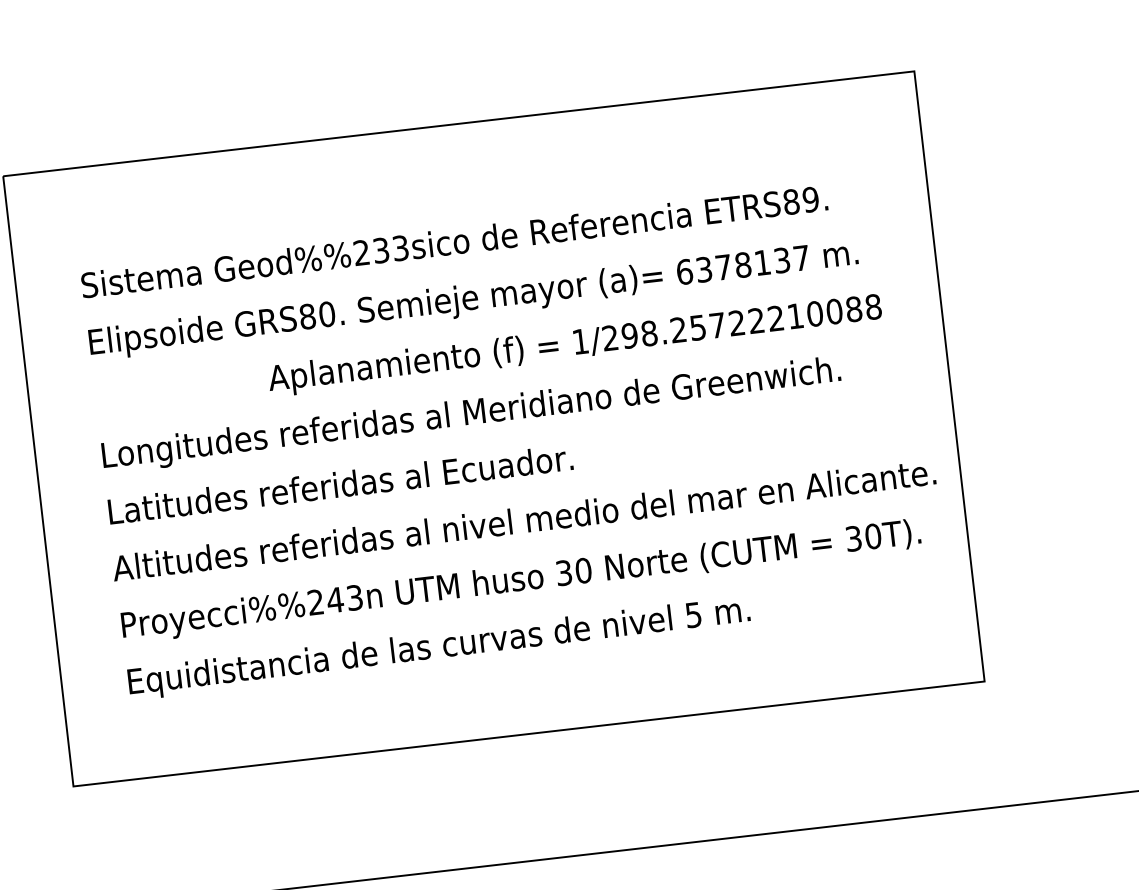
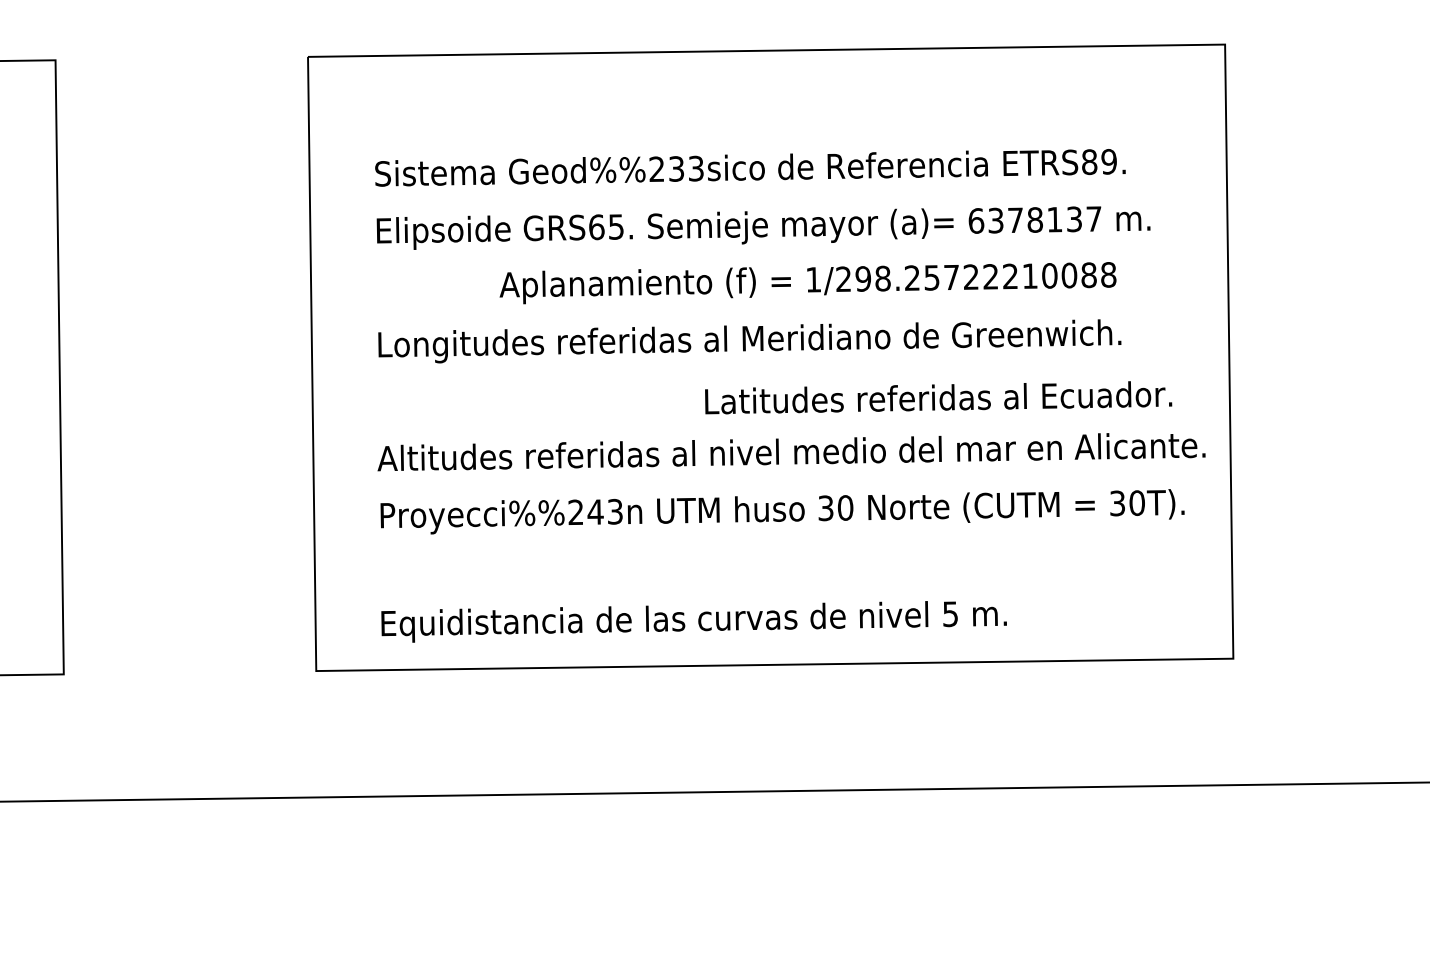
text: (317, 315) -> (606, 227), GRS80. -> GRS65.
text: (574, 346) -> (807, 283), moved
text: (340, 484) -> (938, 397), moved
text: (438, 648) -> (693, 621), moved

